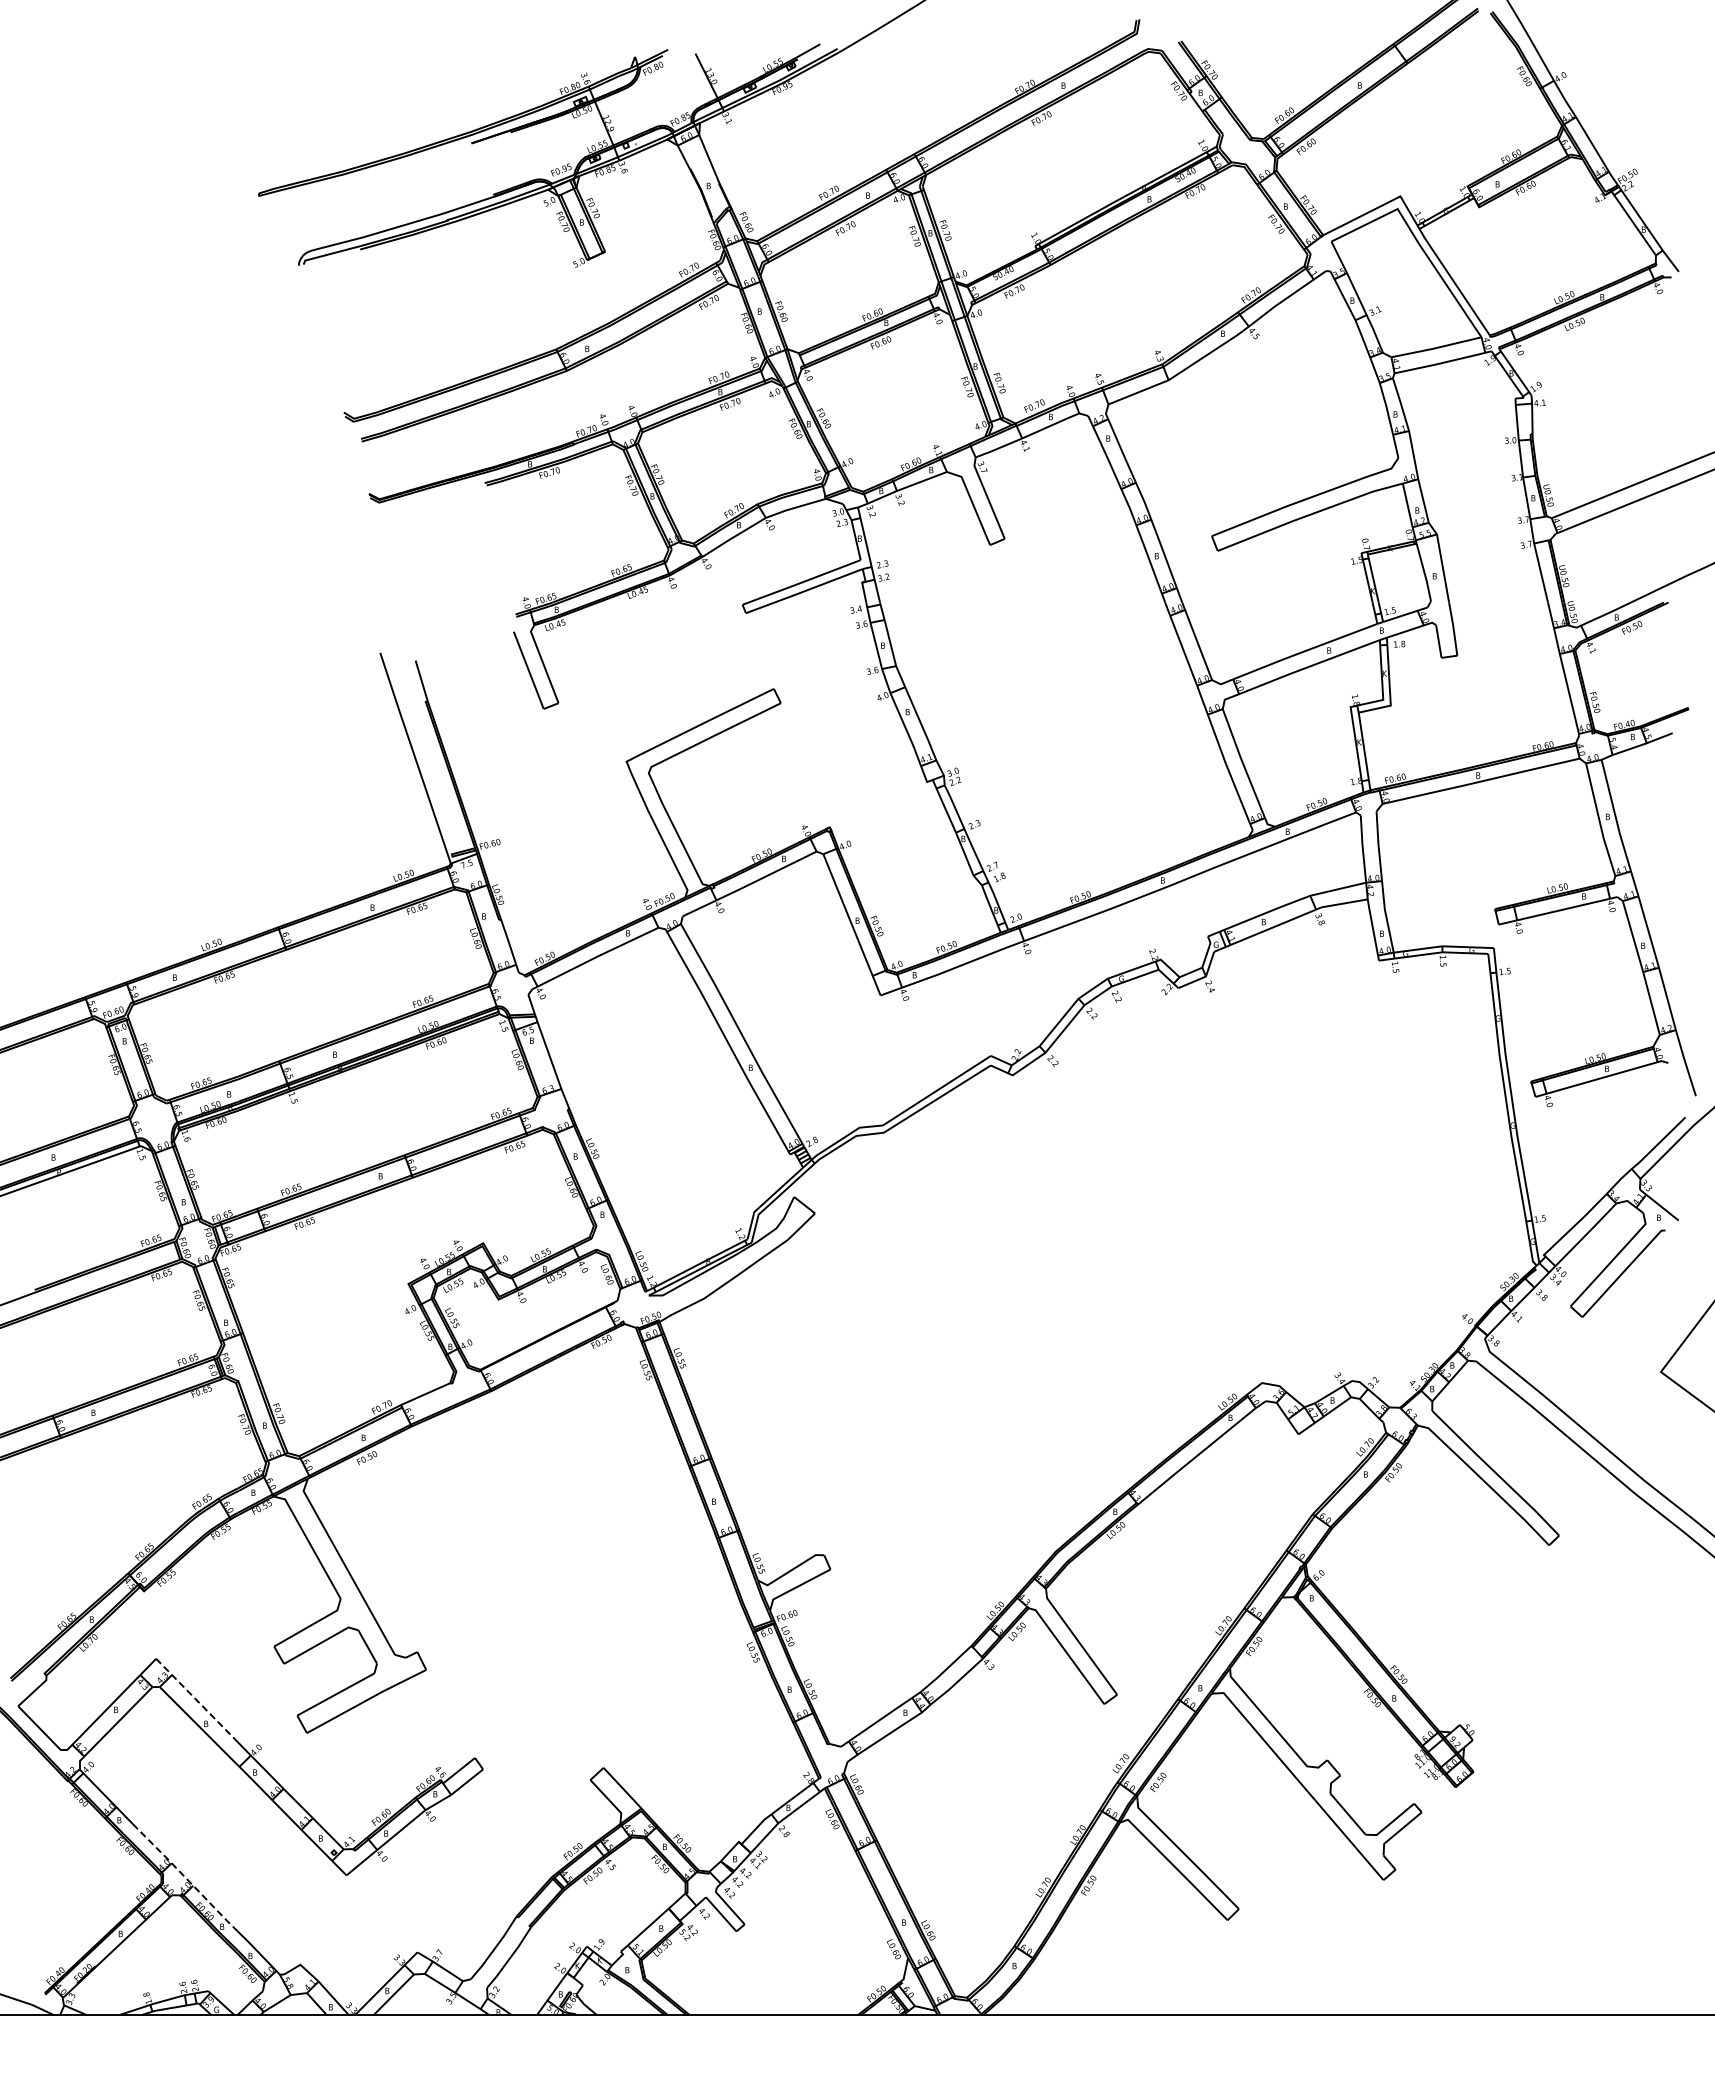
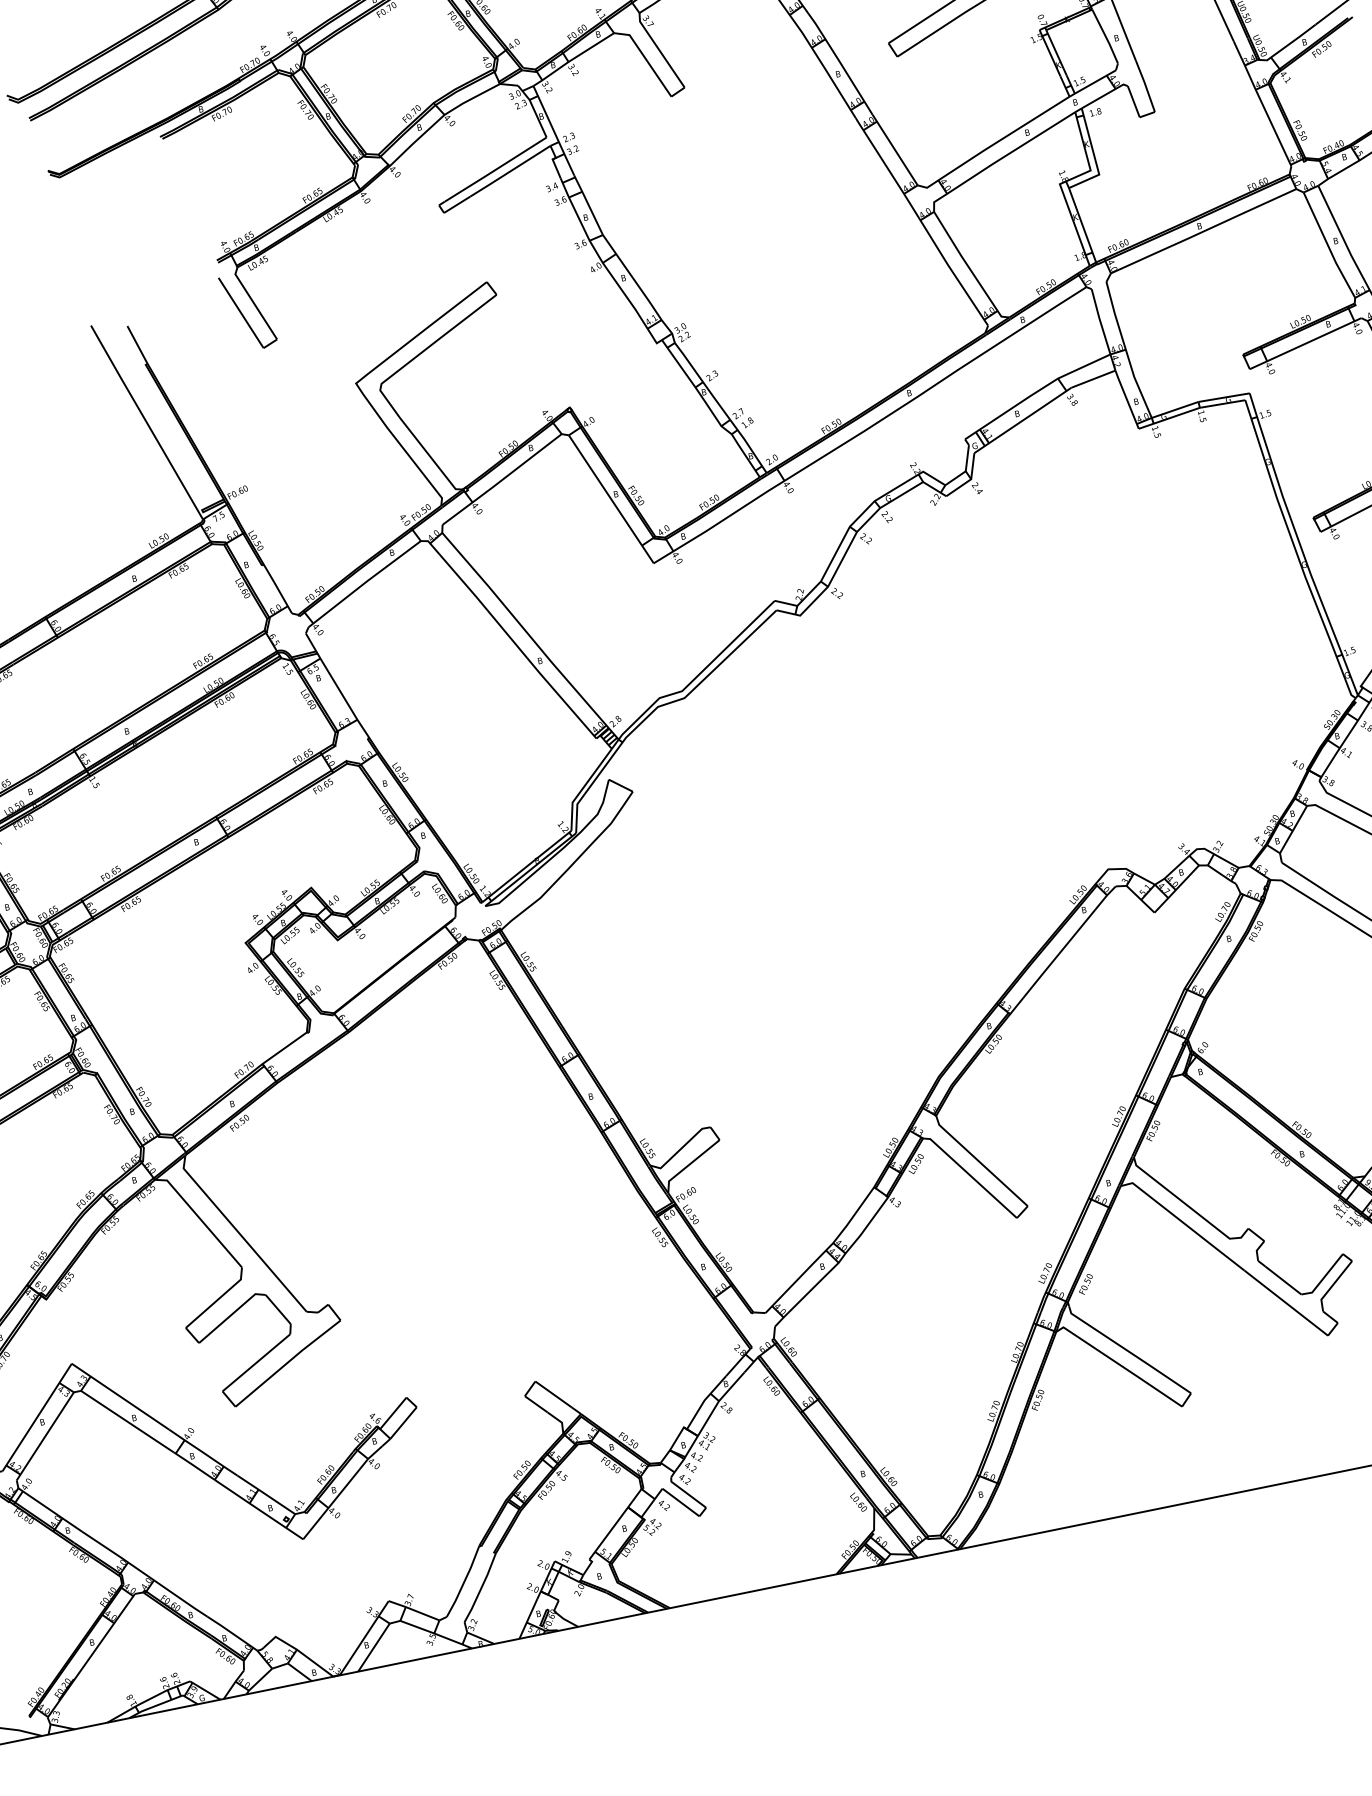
line: (197, 1700) -> (120, 1396), dashed -> solid
line: (185, 1878) -> (144, 1574), dashed -> solid

